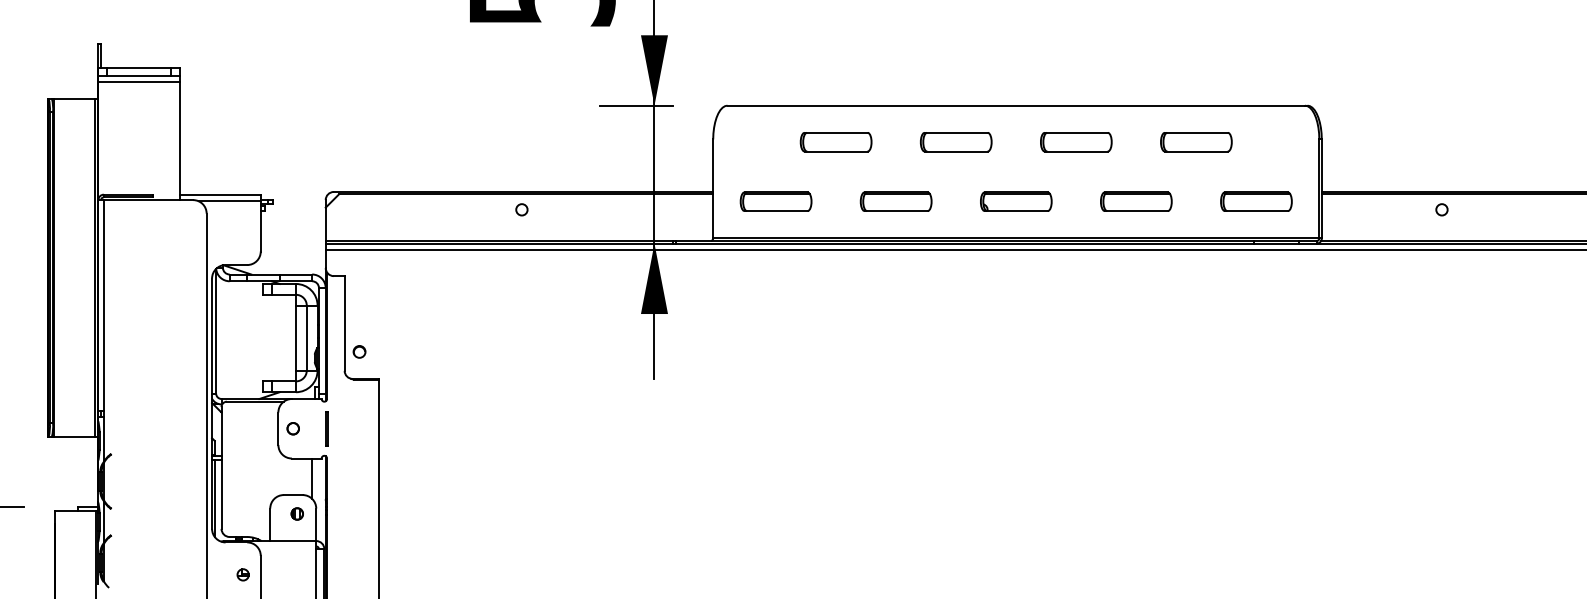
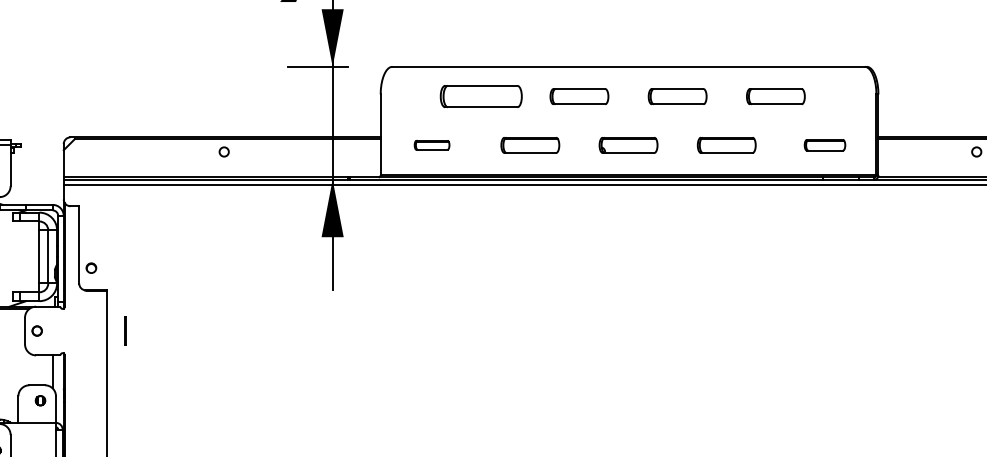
part: (835, 142) -> (480, 96), size x1.4
part: (775, 201) -> (431, 145), size x0.6
part: (1256, 201) -> (825, 145), size x0.7
line: (326, 428) -> (124, 330), moved

